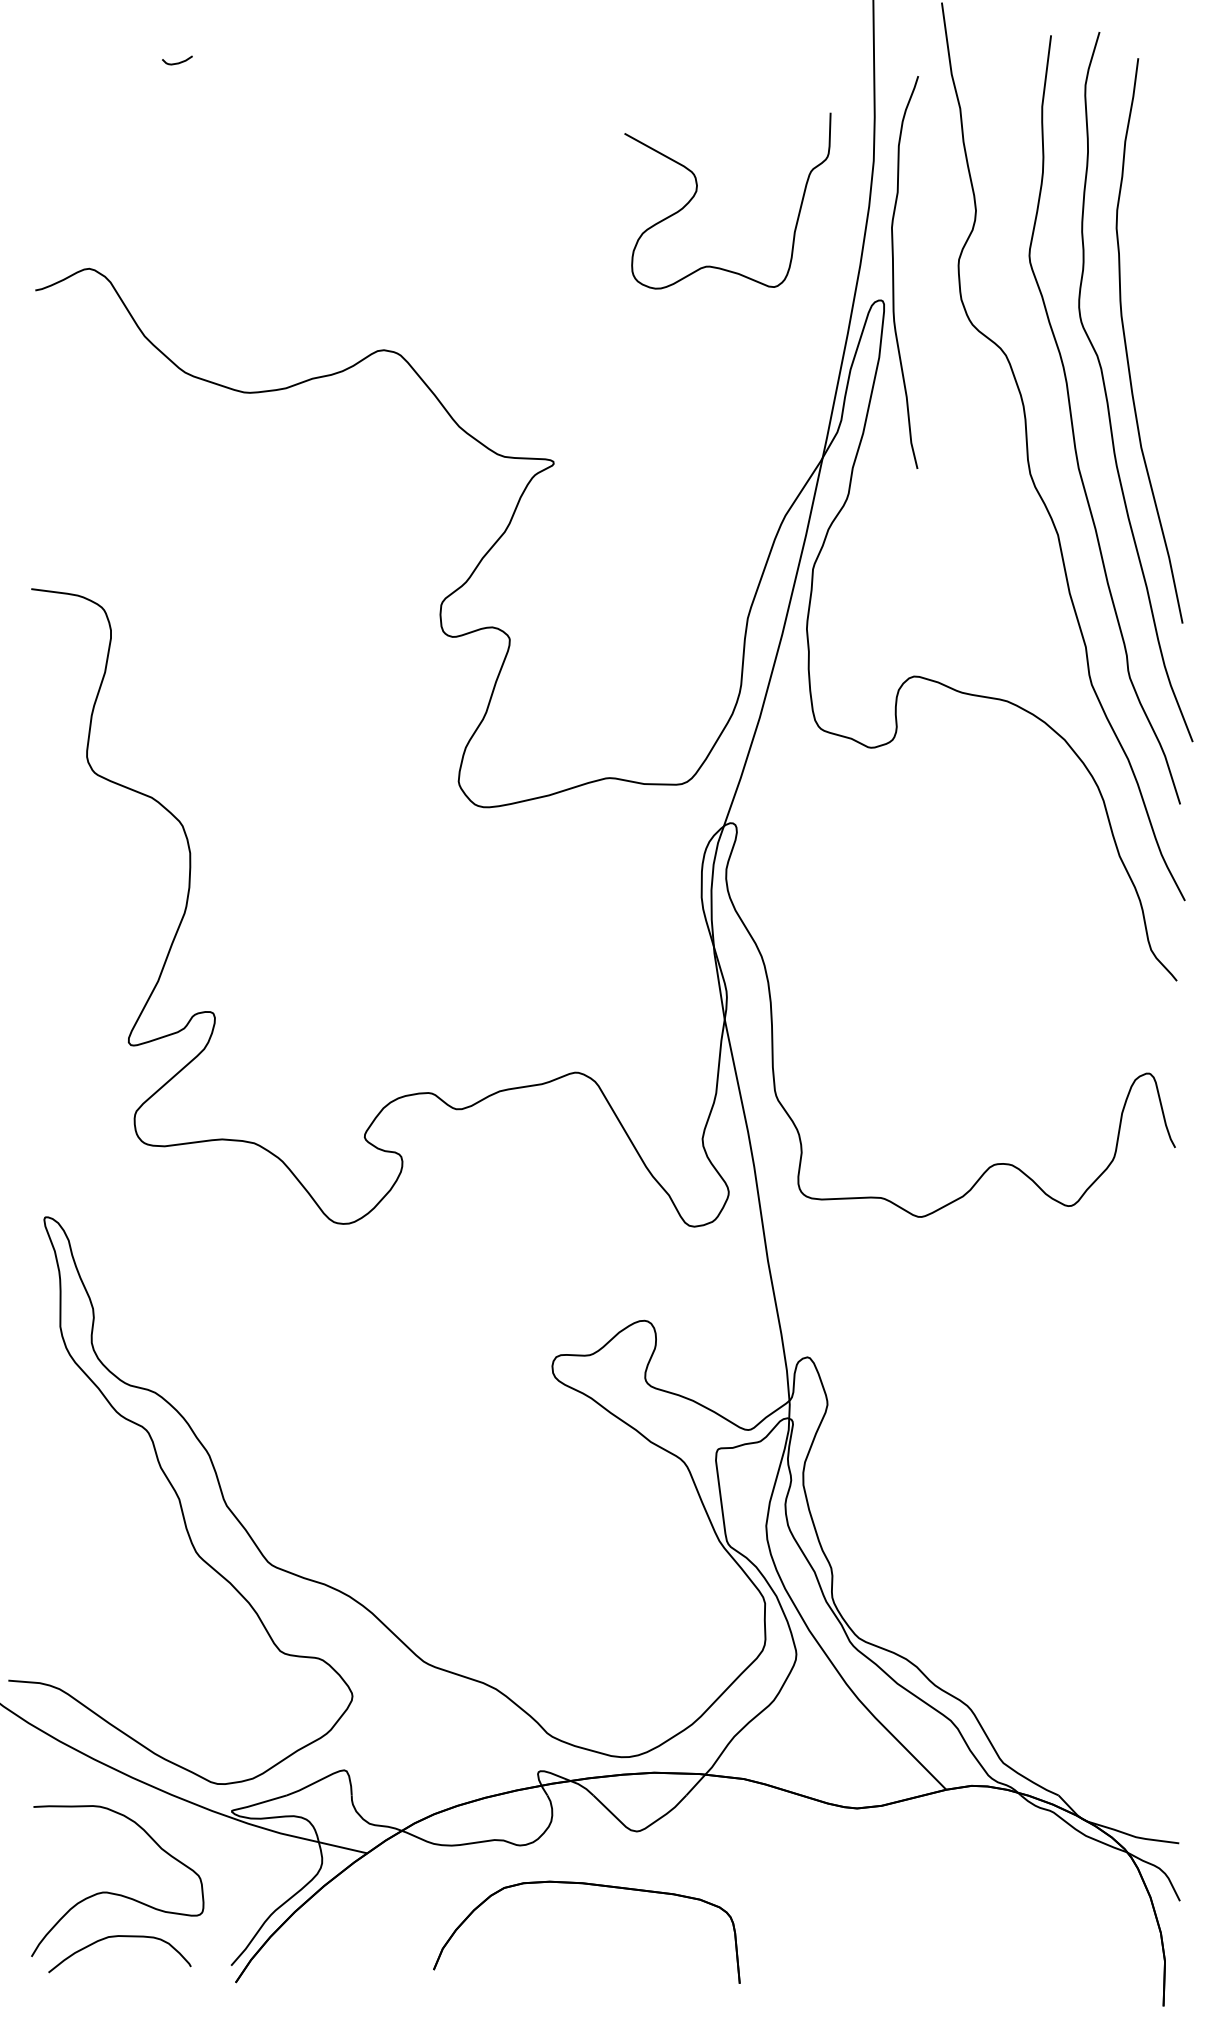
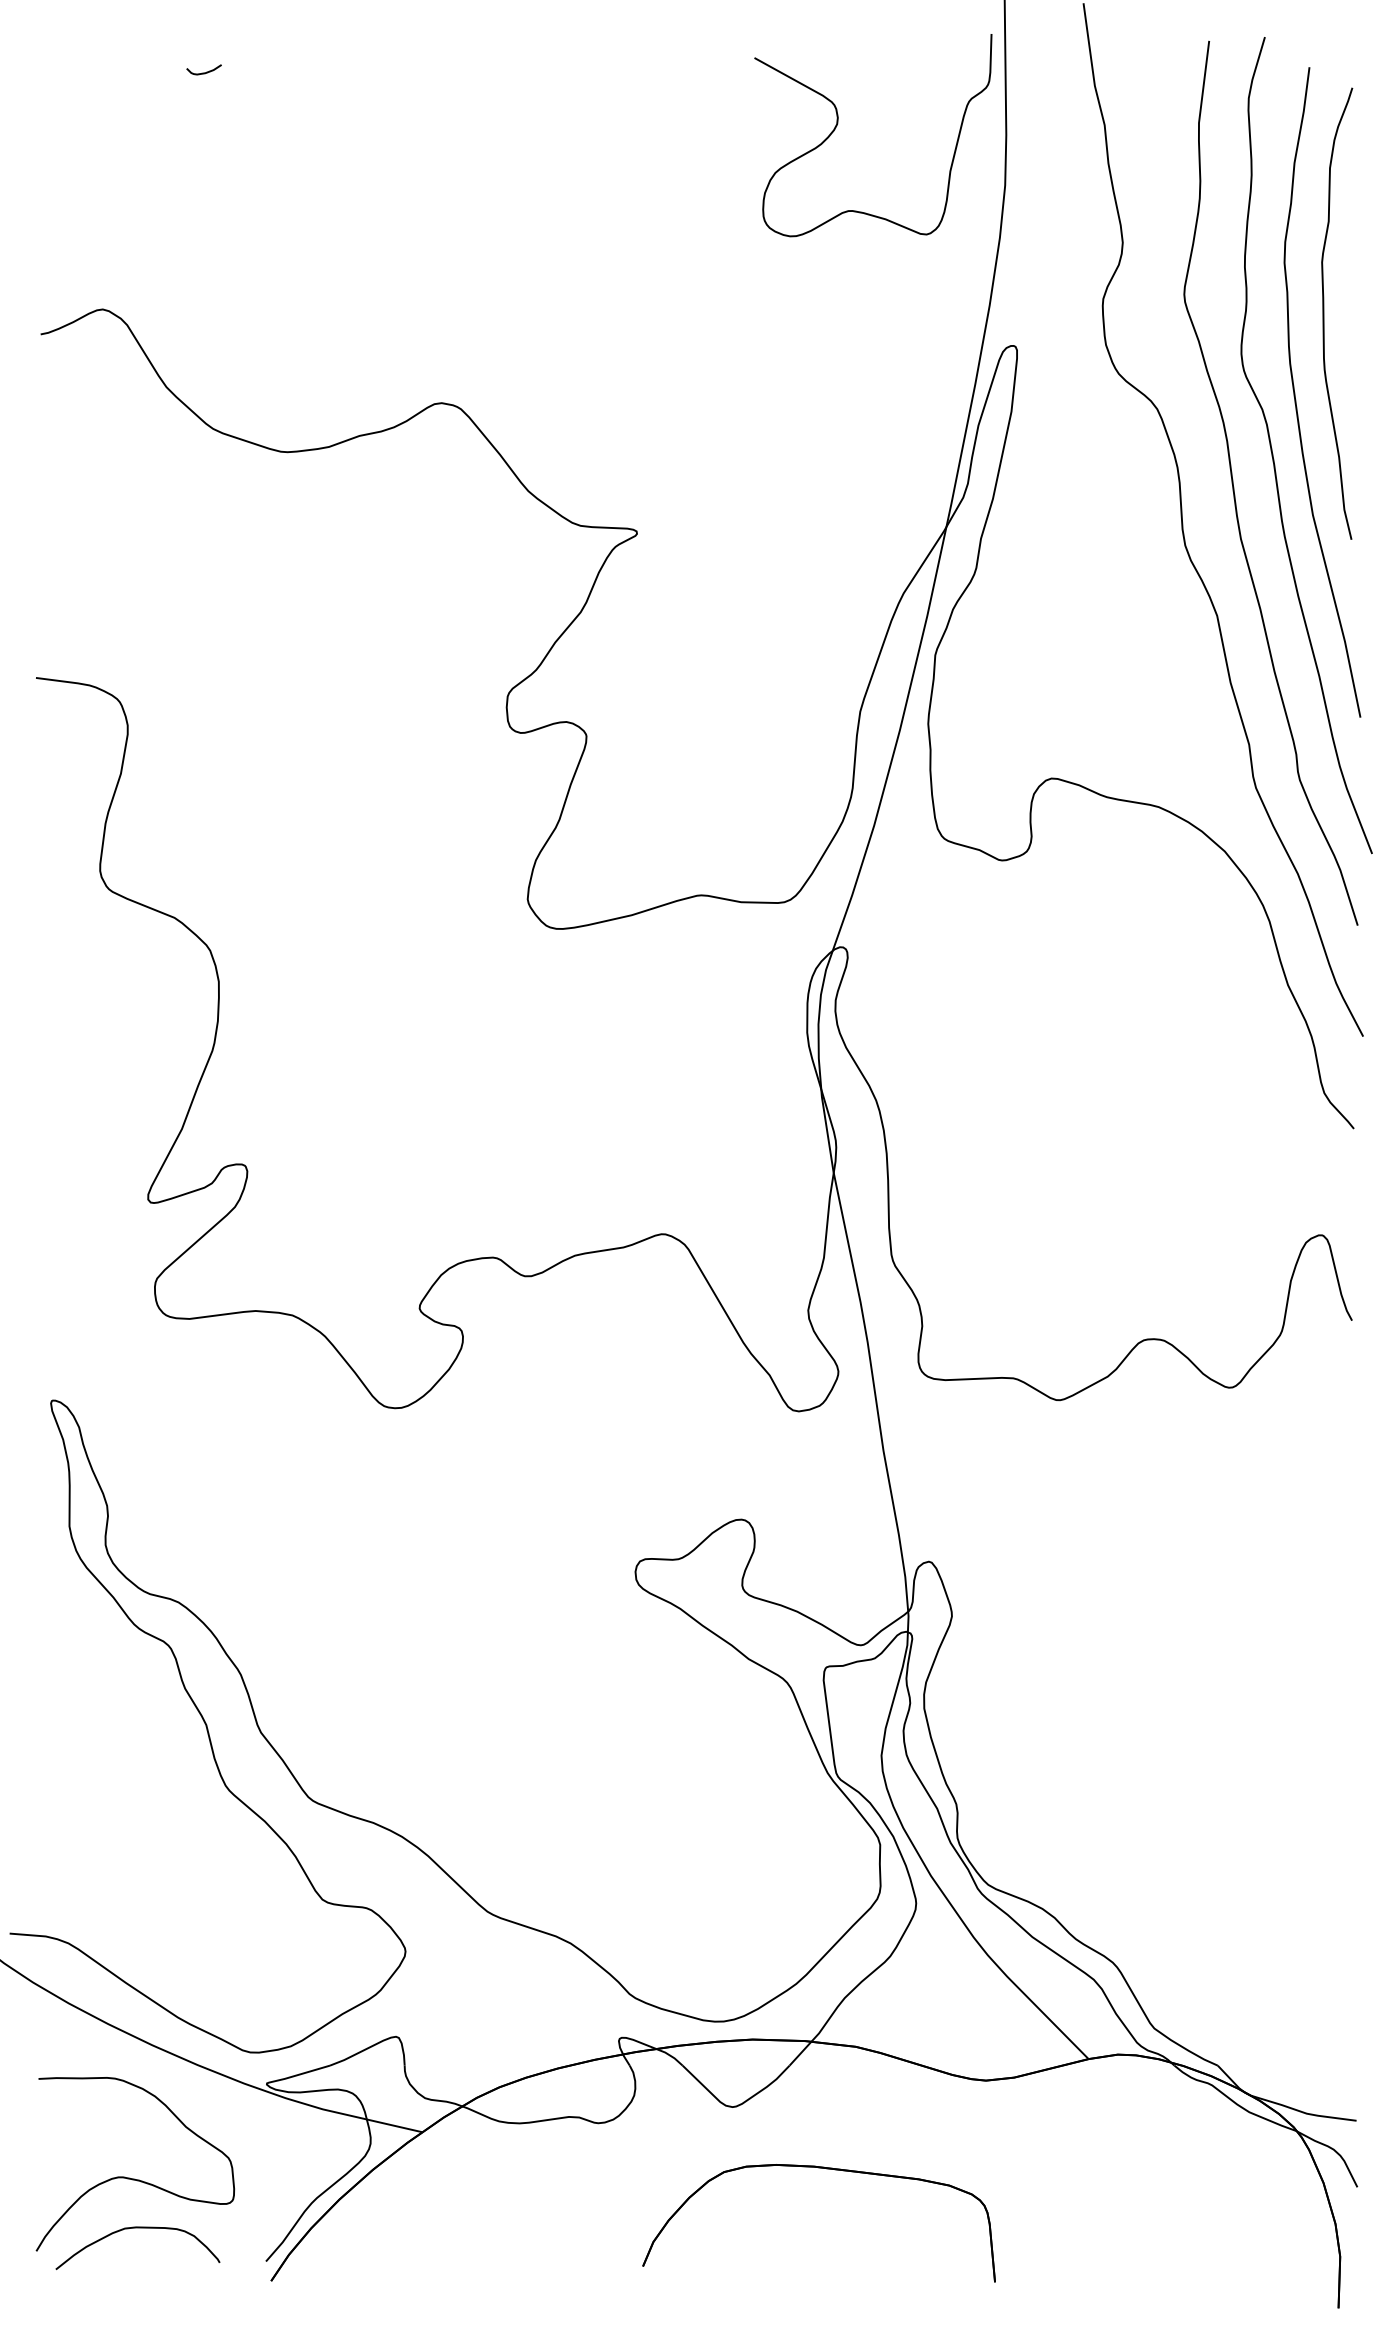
curve: (697, 190) -> (838, 123), moved
curve: (894, 272) -> (1324, 313), moved
part: (593, 1885) -> (826, 2169), moved

